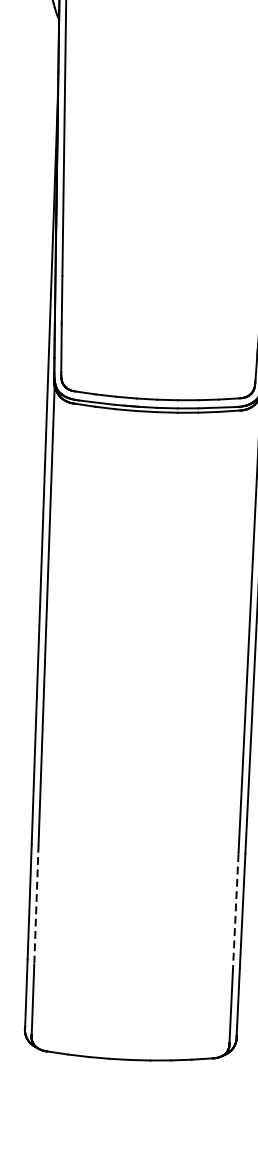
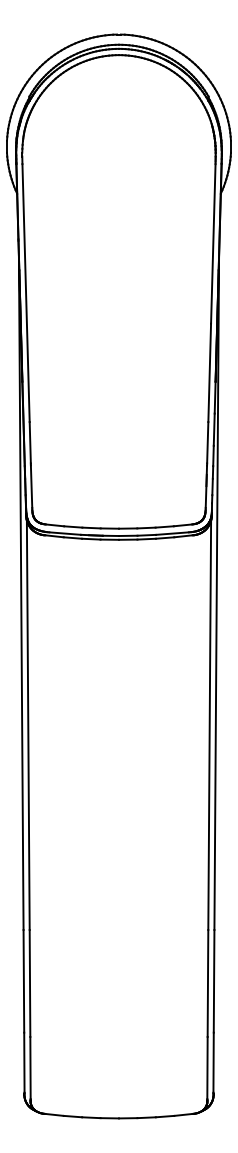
line: (36, 904) -> (30, 983), dashed -> solid
line: (235, 911) -> (207, 982), dashed -> solid

